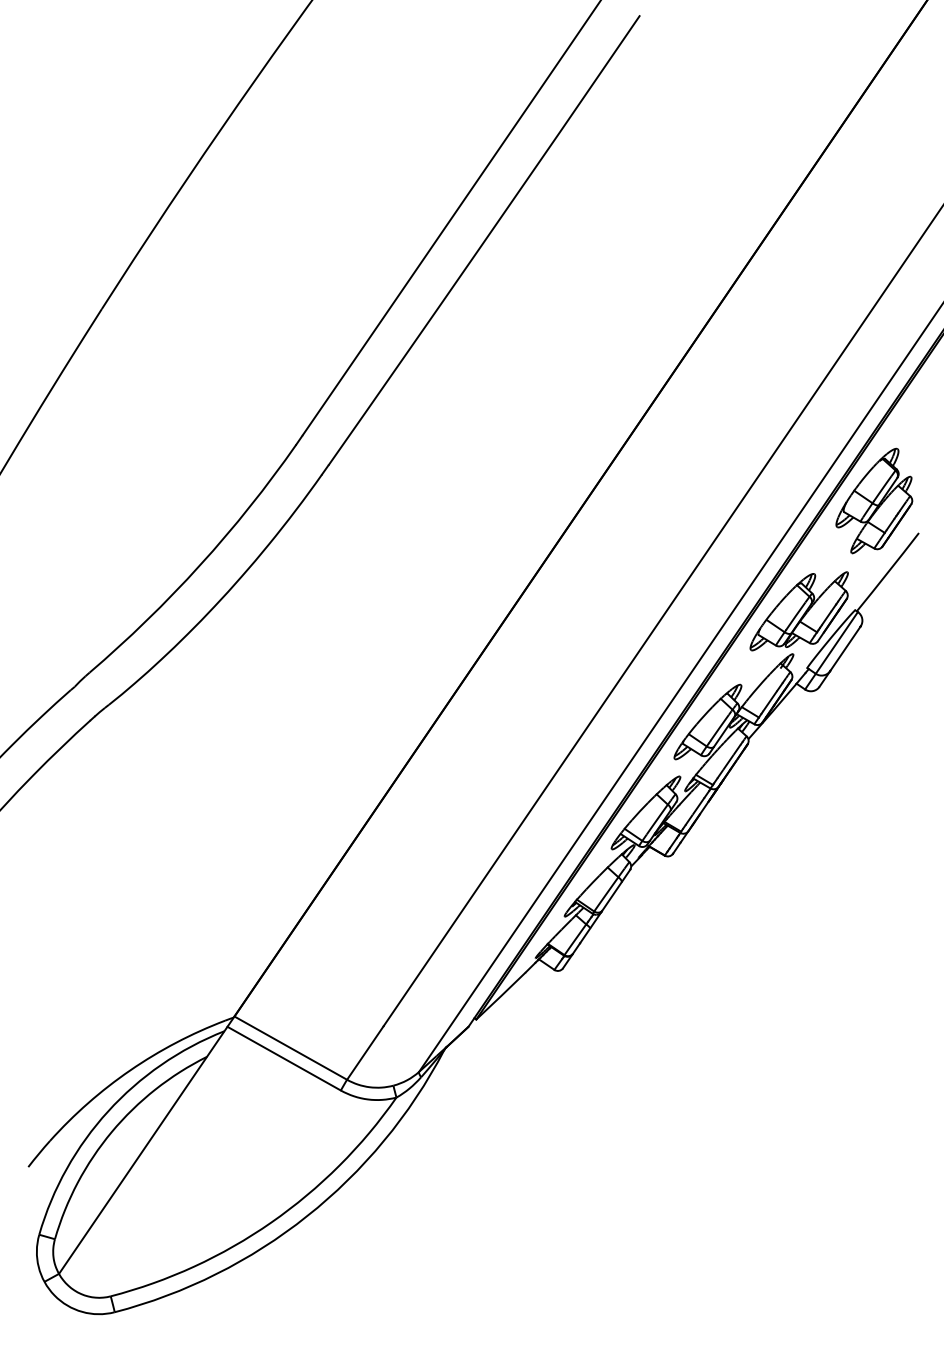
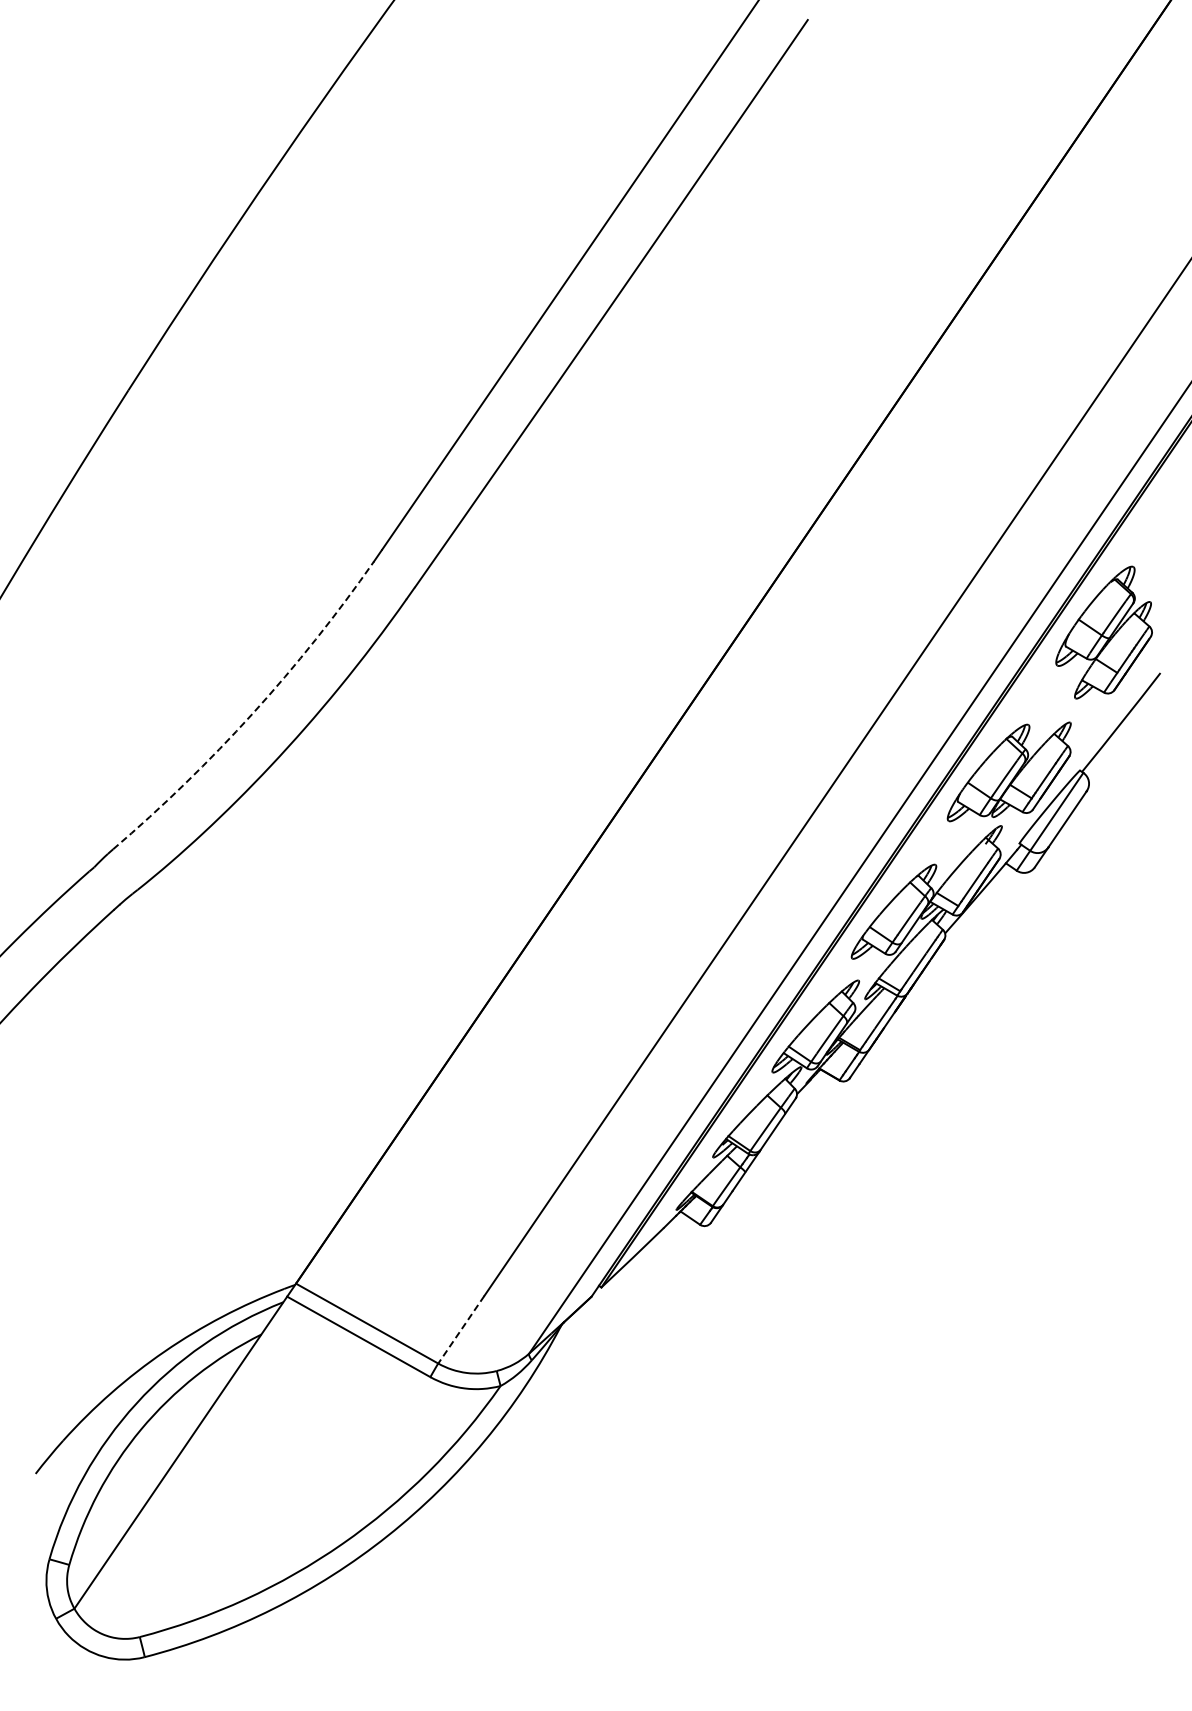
arc: (200, 565) -> (252, 713), solid -> dashed
line: (365, 1052) -> (461, 1329), solid -> dashed

